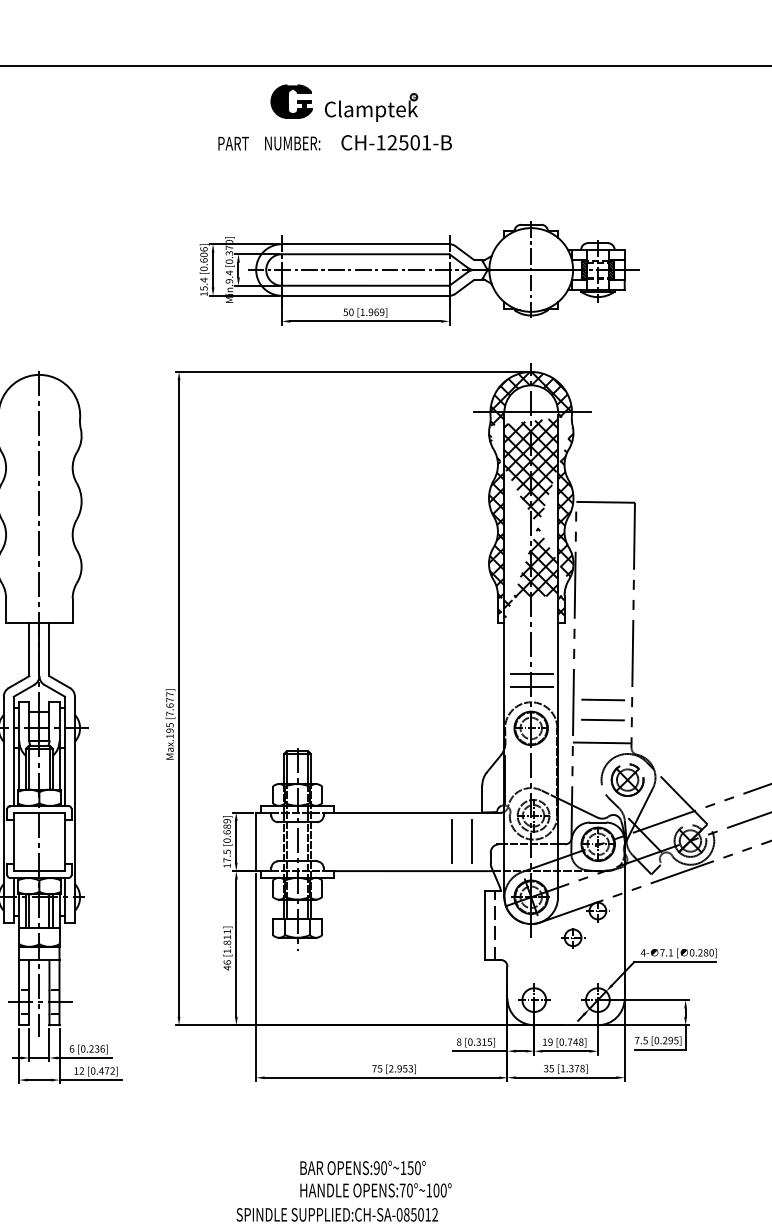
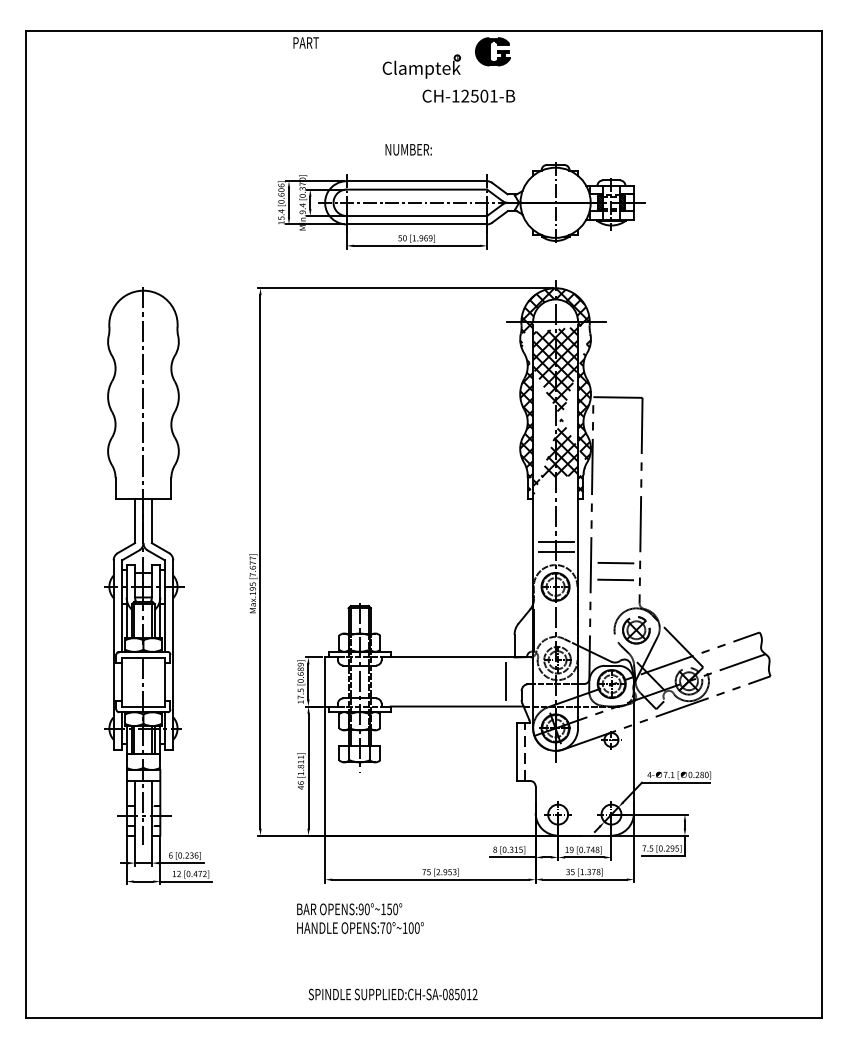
part: (291, 101) -> (492, 51), moved
text: (396, 141) -> (468, 95), moved
text: (232, 143) -> (305, 42), moved
text: (292, 143) -> (408, 149), moved
line: (601, 742) -> (614, 598), removed
line: (452, 841) -> (489, 681), removed
part: (572, 937) -> (590, 762), removed
text: (375, 1178) -> (360, 918), moved

